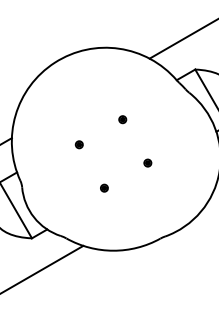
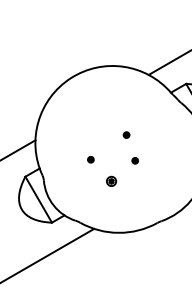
part: (122, 118) -> (126, 134), moved
part: (78, 144) -> (90, 159), moved
part: (146, 162) -> (134, 160), moved
part: (104, 188) -> (111, 181), size x1.6

